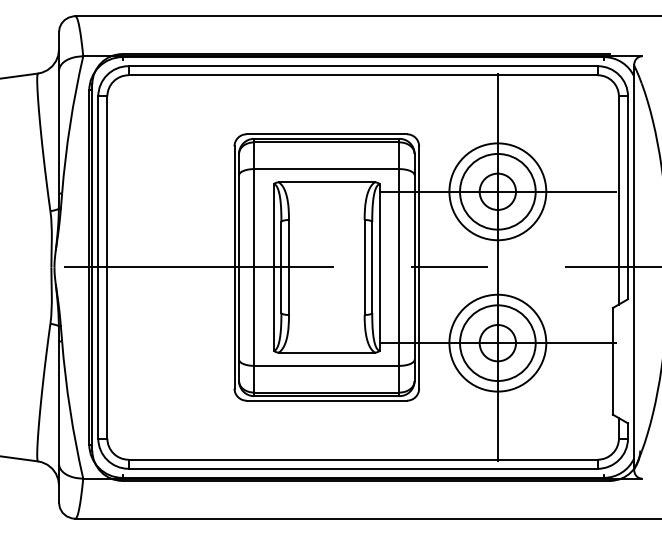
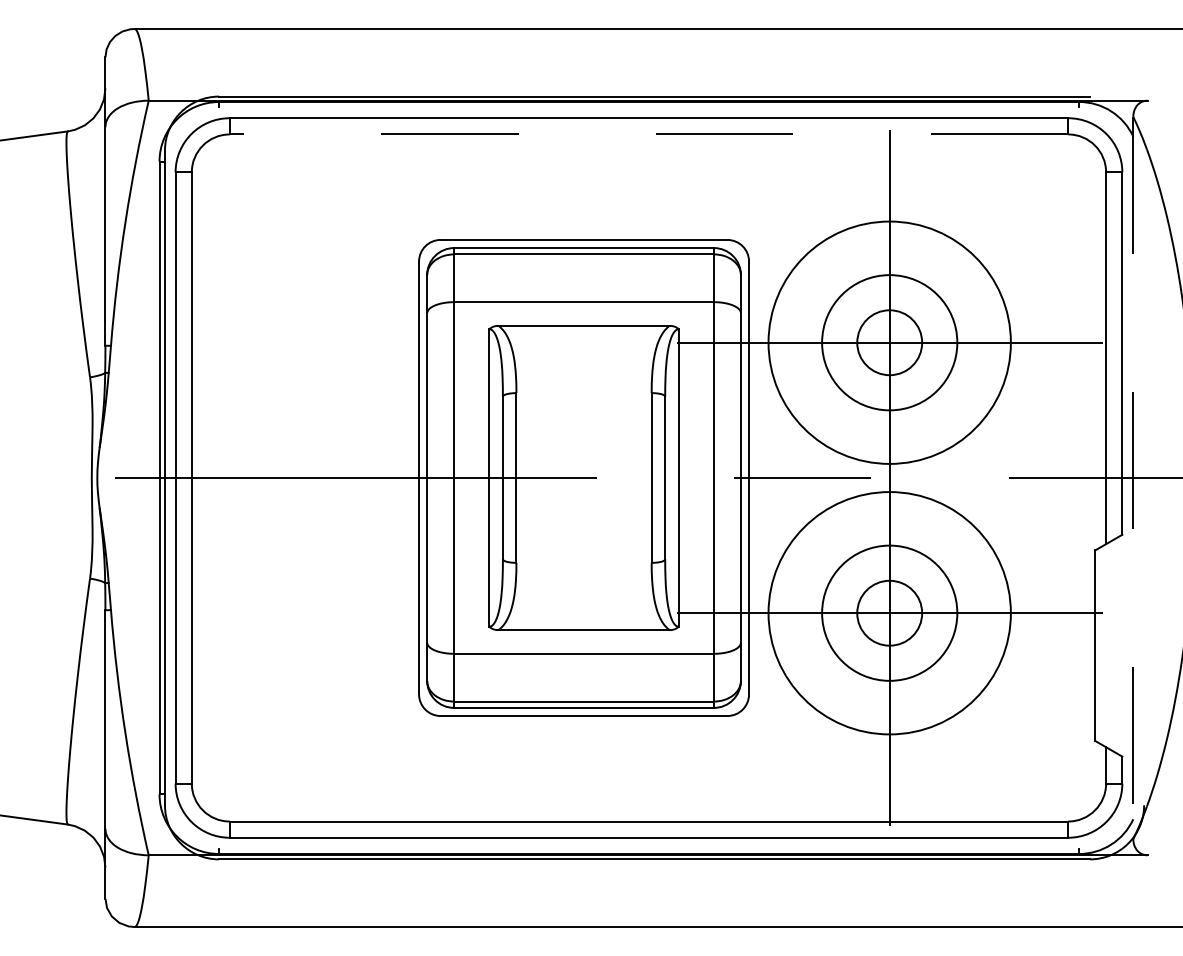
line: (363, 75) -> (649, 134), solid -> dashed
circle: (497, 191) -> (889, 342), size x1.4
line: (634, 267) -> (1133, 478), solid -> dashed
circle: (497, 342) -> (889, 612), size x1.4

